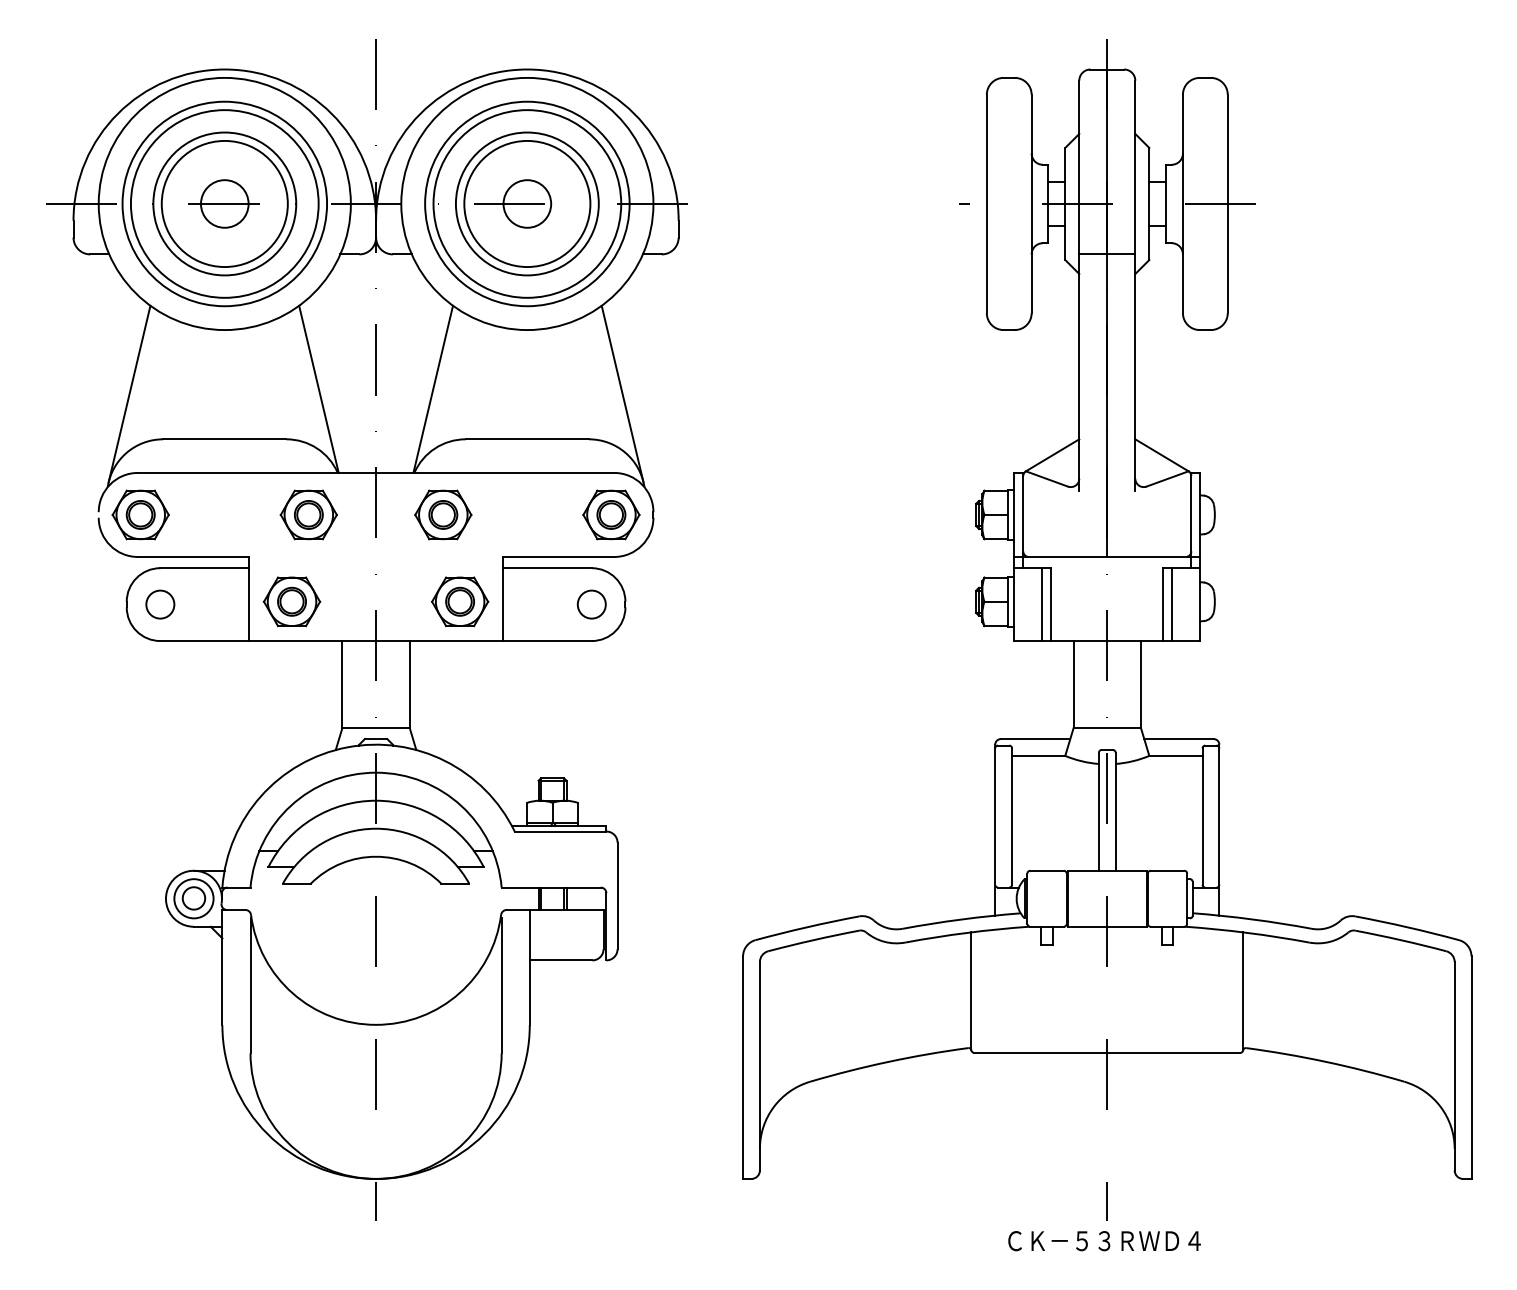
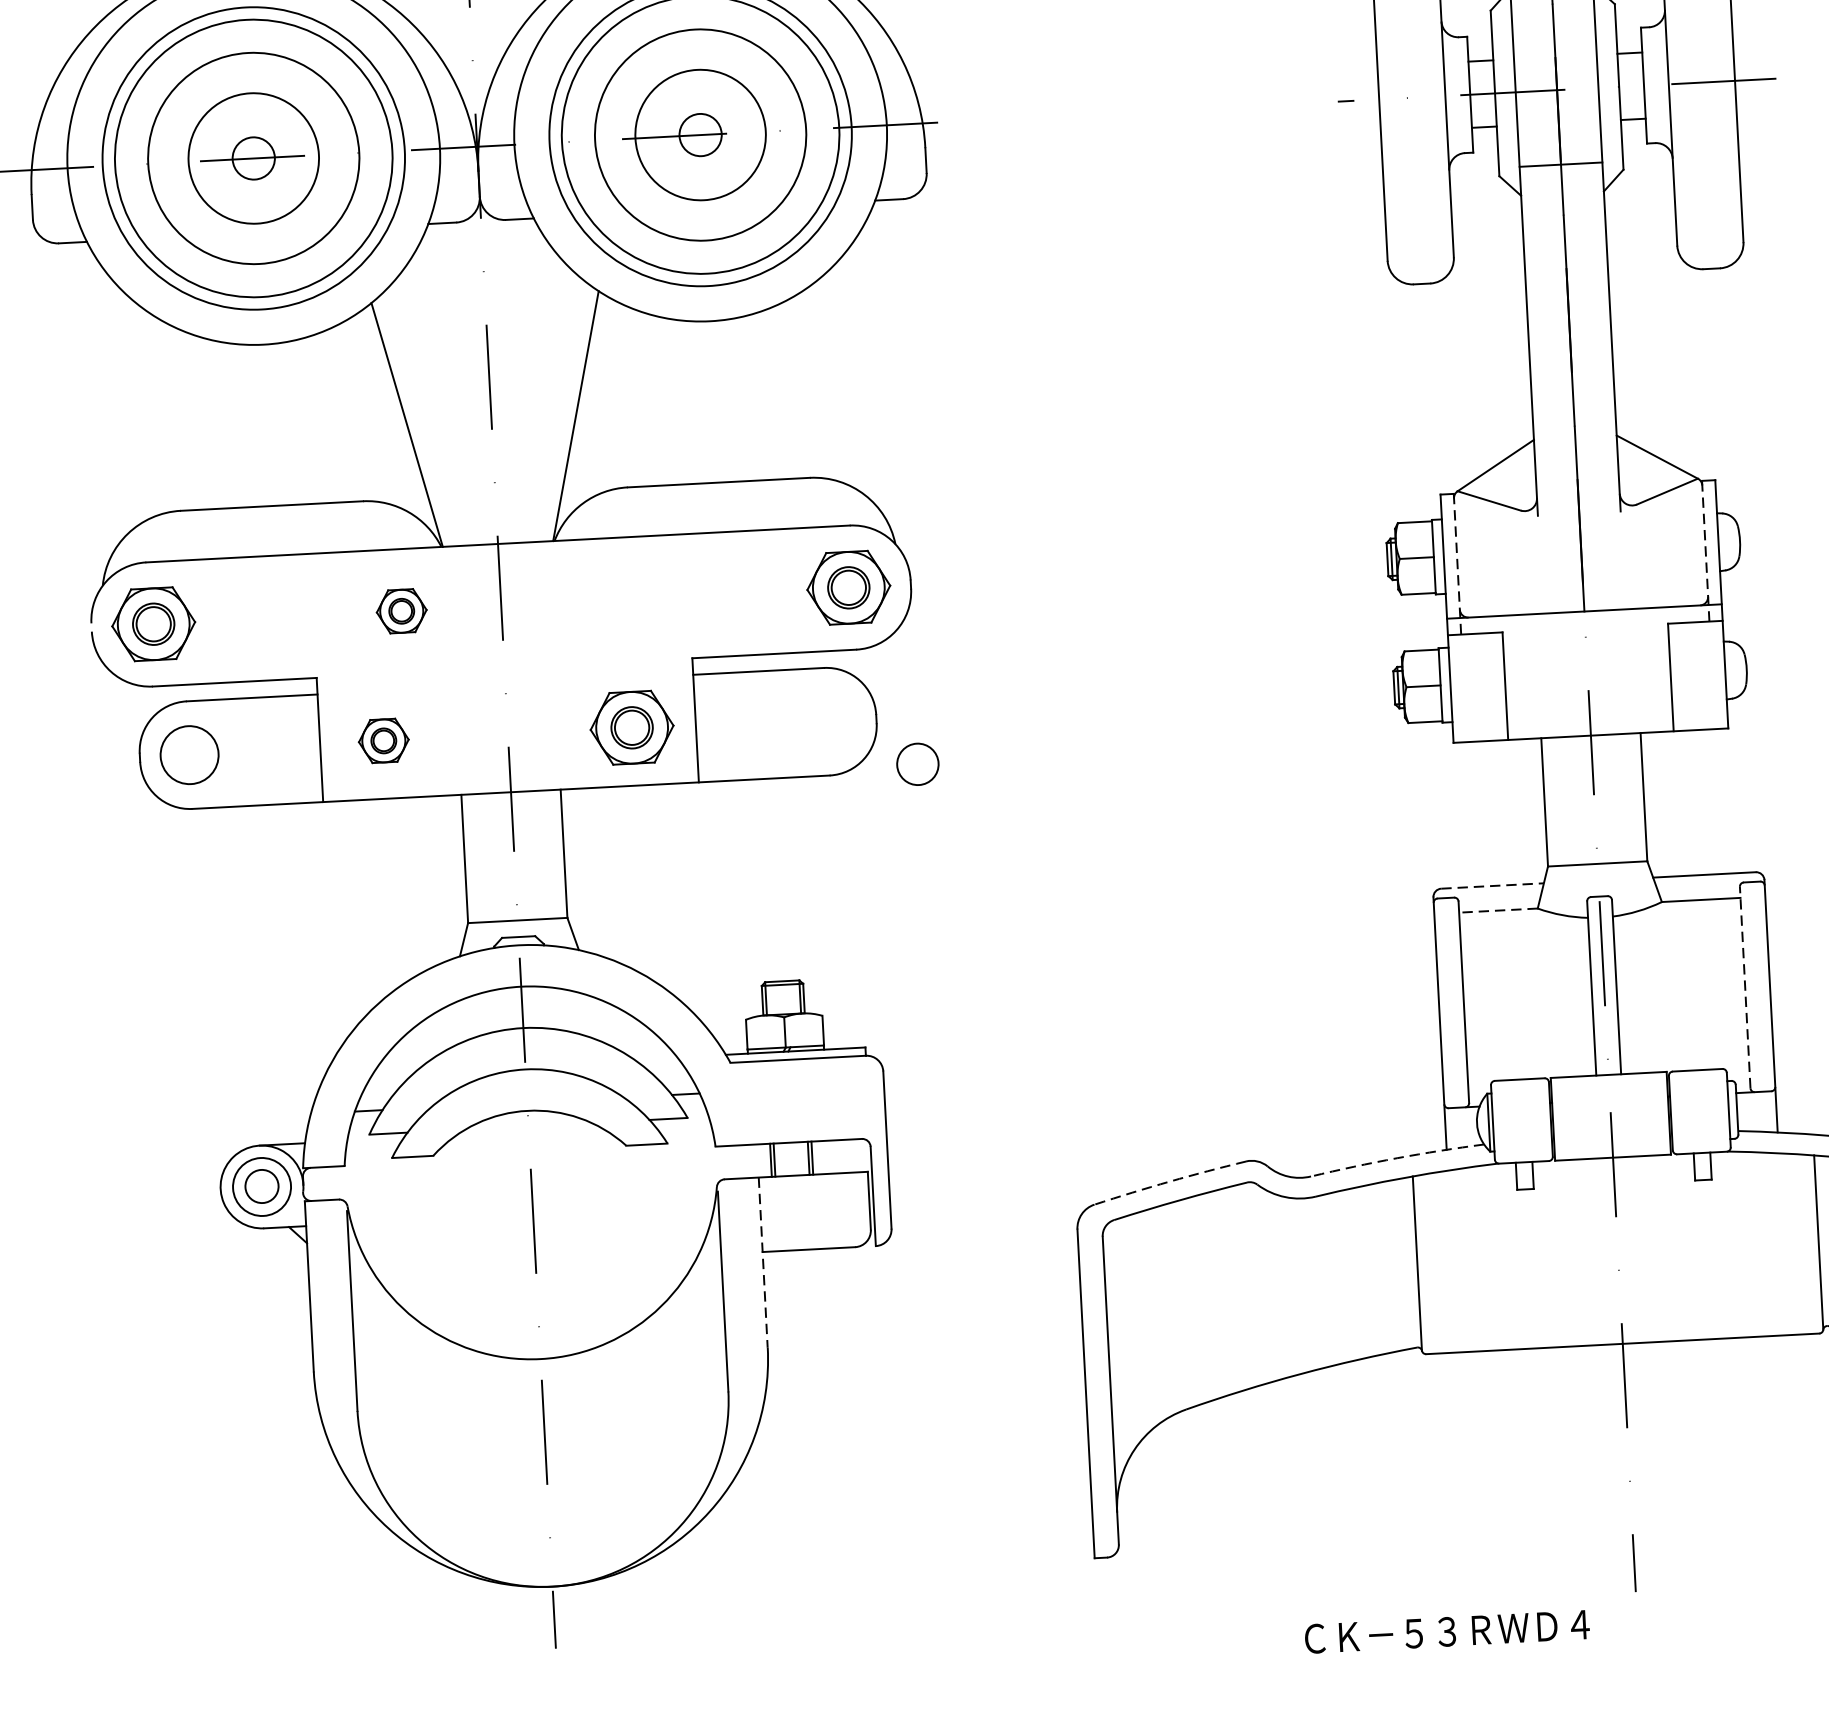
circle: (224, 203) -> (253, 157), size x0.6
circle: (224, 203) -> (253, 157), size x0.7
circle: (527, 203) -> (700, 134), size x0.6
circle: (527, 203) -> (700, 134), size x0.7
line: (129, 393) -> (127, 445), removed
line: (622, 393) -> (855, 407), removed
part: (308, 514) -> (401, 610), size x0.6
part: (443, 514) -> (600, 600), removed
line: (1023, 520) -> (1457, 564), solid -> dashed
line: (1191, 520) -> (1705, 551), solid -> dashed
part: (291, 601) -> (383, 740), size x0.6
circle: (160, 604) -> (189, 754), size x1.4
circle: (591, 604) -> (917, 764), moved
line: (1042, 604) -> (1492, 686), removed
line: (1172, 604) -> (1684, 676), removed
line: (1035, 739) -> (1492, 886), solid -> dashed
line: (1038, 755) -> (1498, 910), solid -> dashed
line: (1202, 816) -> (1745, 987), solid -> dashed
arc: (961, 919) -> (1397, 1158), solid -> dashed
arc: (807, 927) -> (1170, 1181), solid -> dashed
line: (529, 967) -> (762, 1262), solid -> dashed
text: (1104, 1241) -> (1447, 1632), moved

